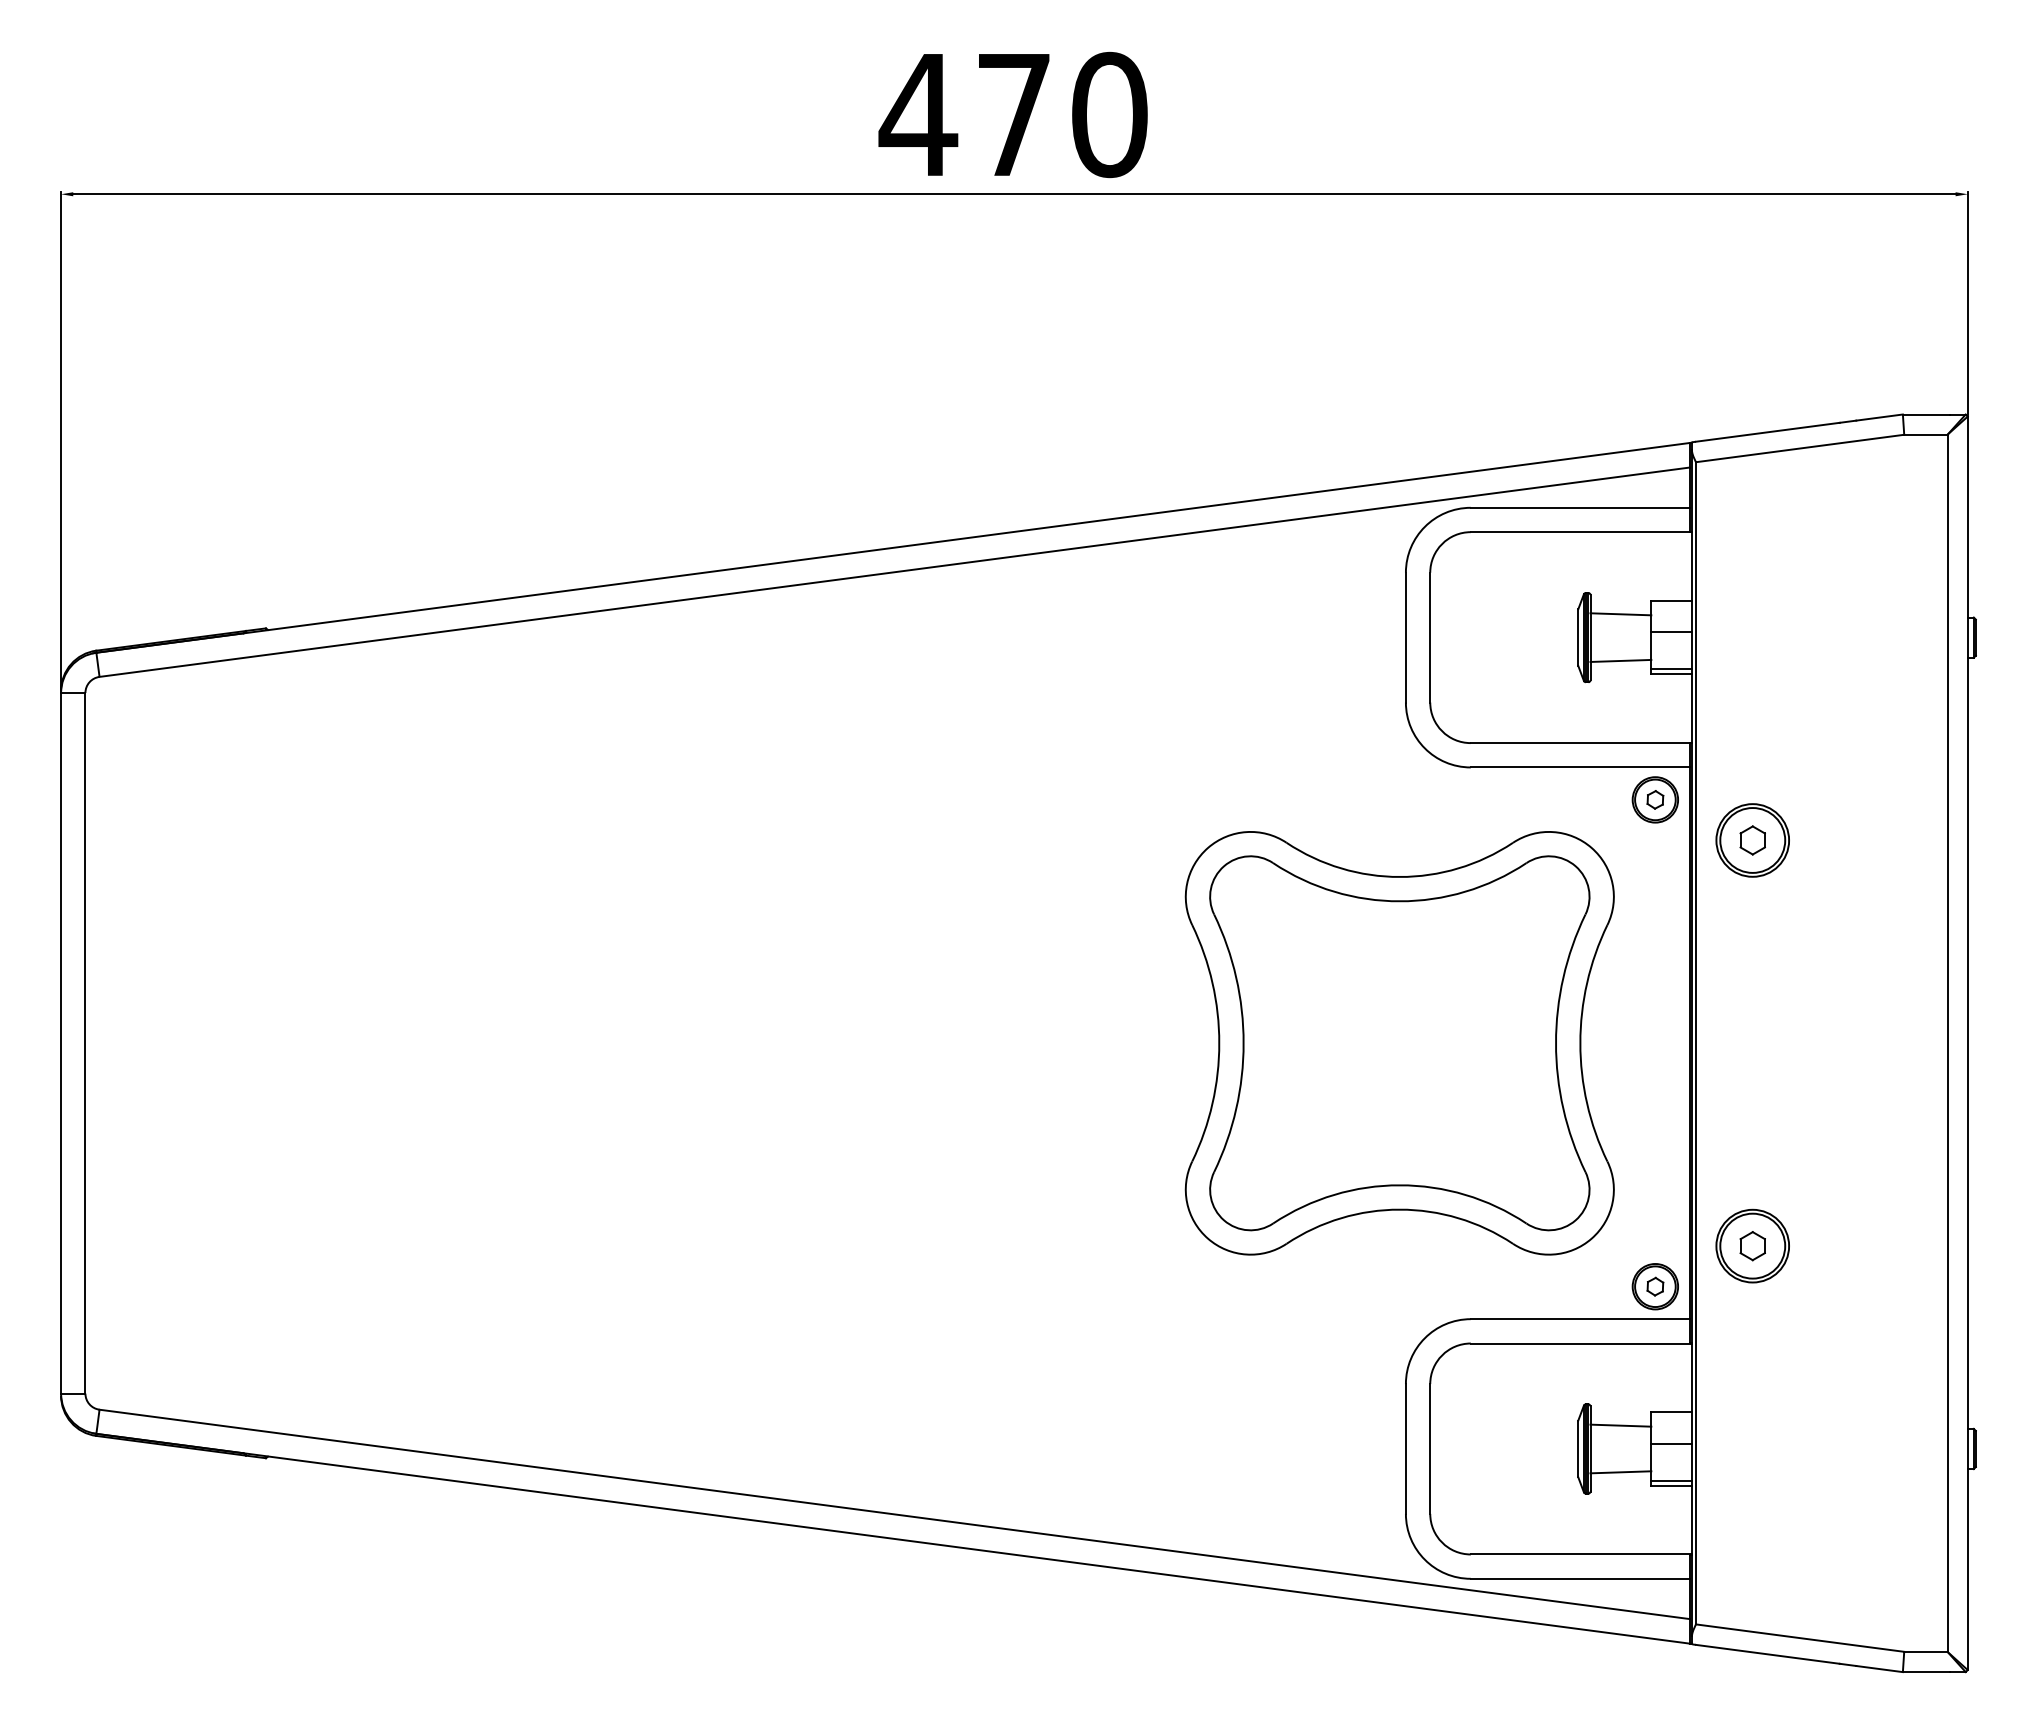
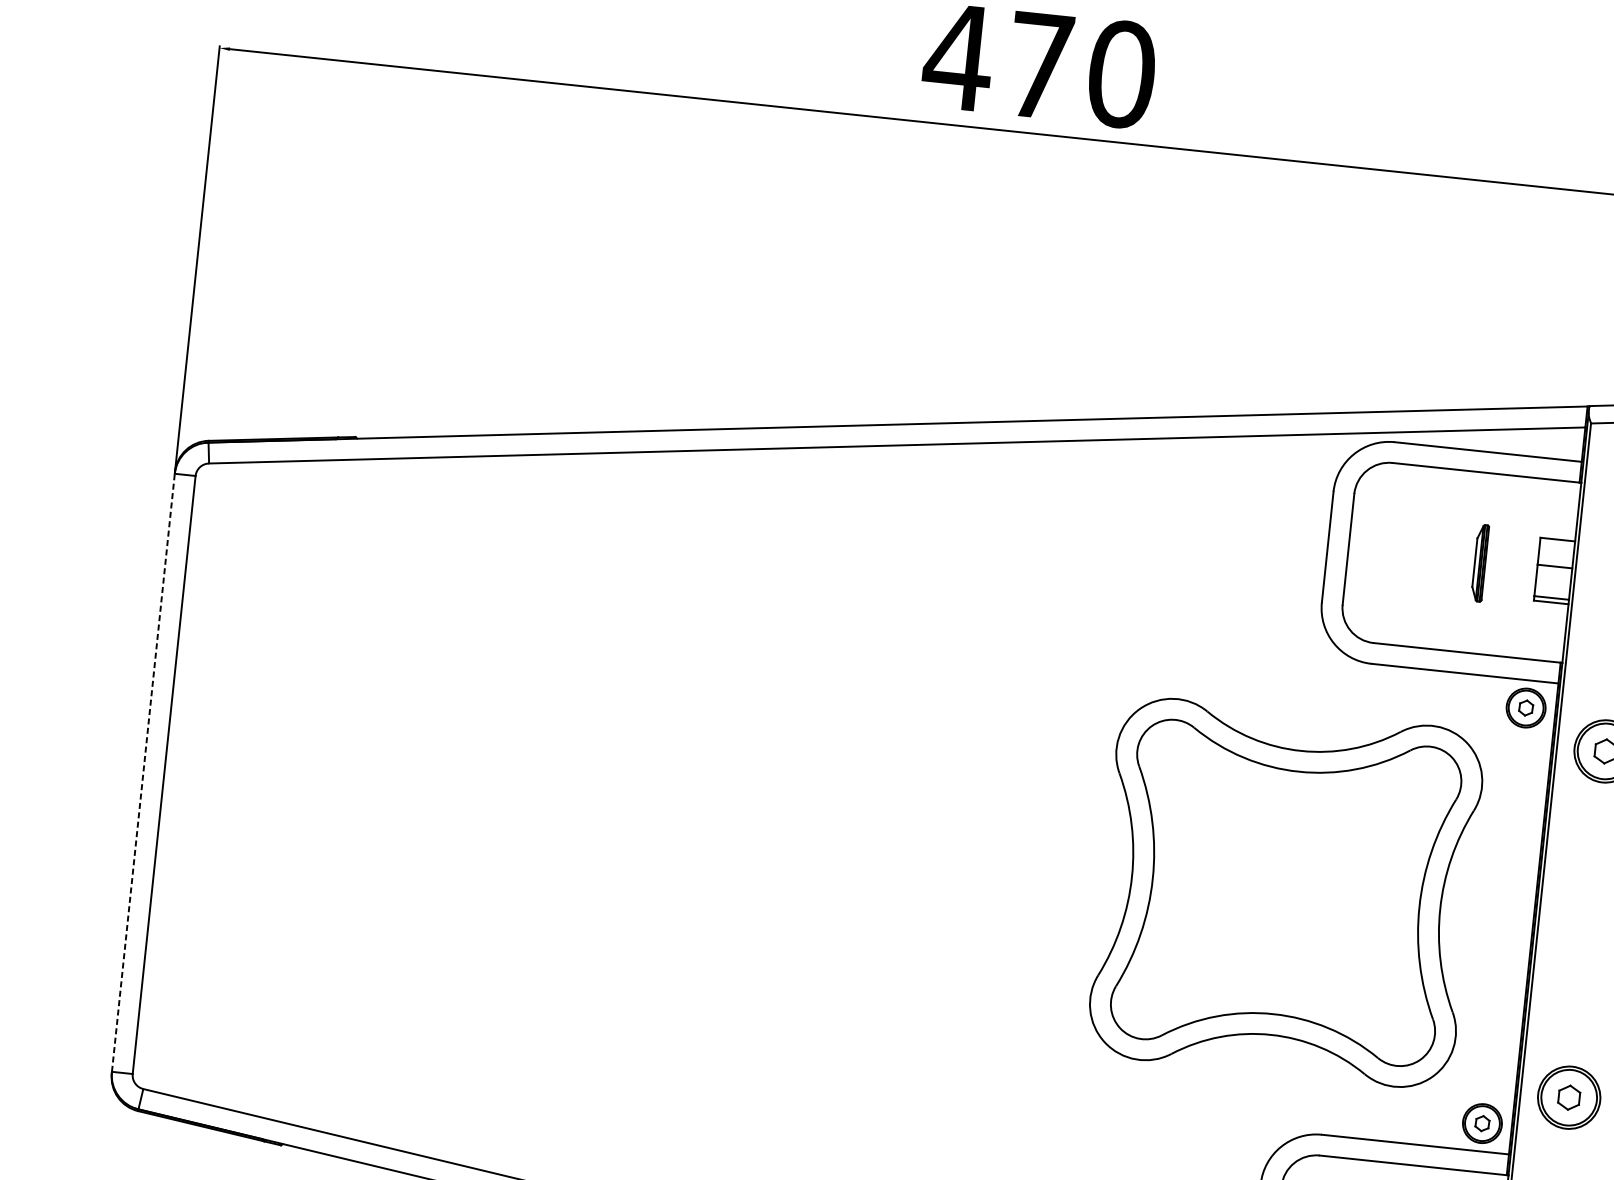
line: (1620, 614) -> (1512, 546), removed
line: (1620, 660) -> (1508, 585), removed
line: (61, 1042) -> (143, 772), solid -> dashed

